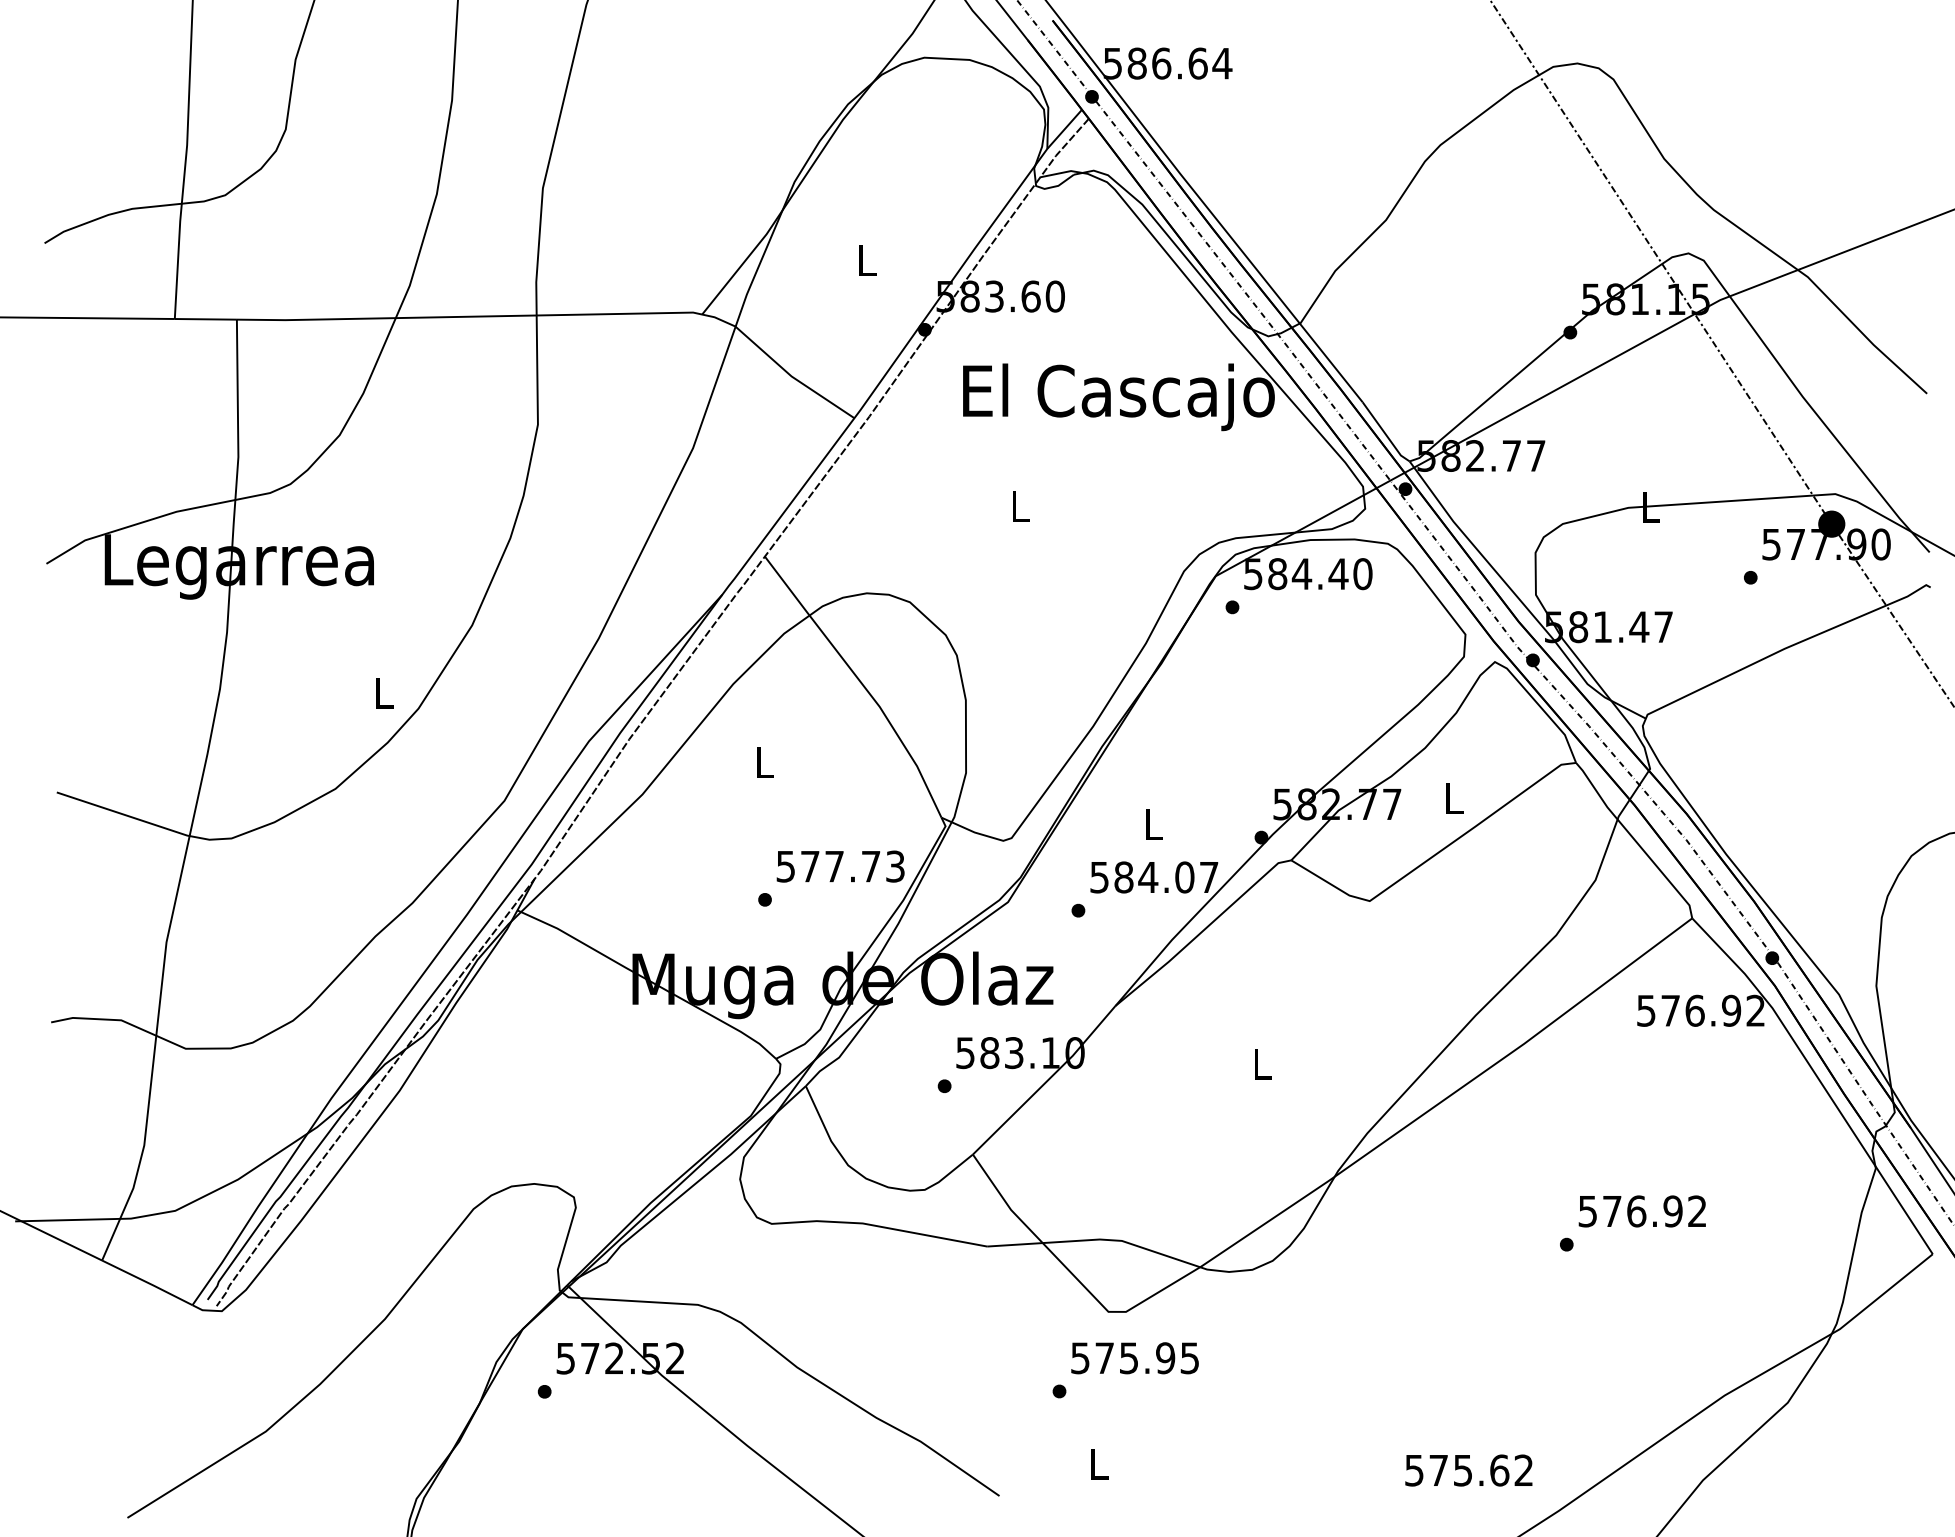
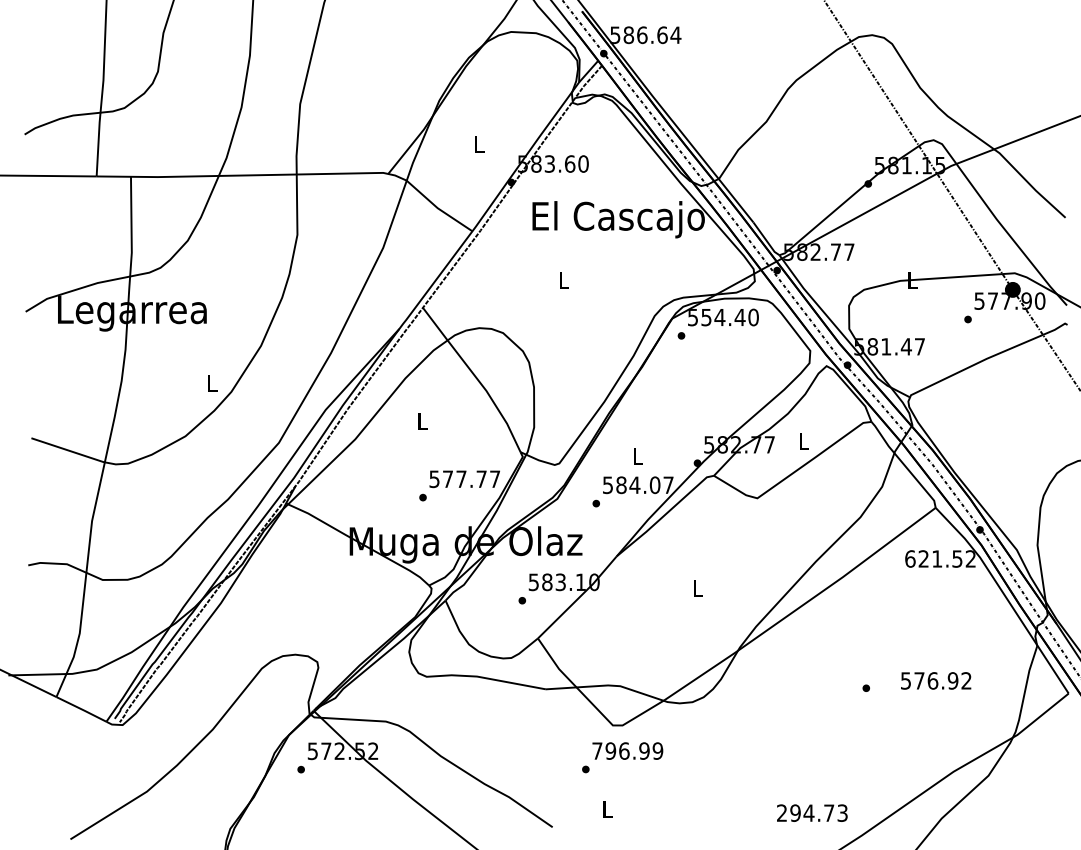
text: (1277, 574) -> (706, 317), 584.40 -> 554.40
text: (896, 867) -> (495, 479), 577.73 -> 577.77
text: (1688, 1009) -> (933, 558), 576.92 -> 621.52
text: (1643, 1210) -> (936, 680), moved
text: (1134, 1357) -> (627, 750), 575.95 -> 796.99
text: (1469, 1469) -> (812, 812), 575.62 -> 294.73

